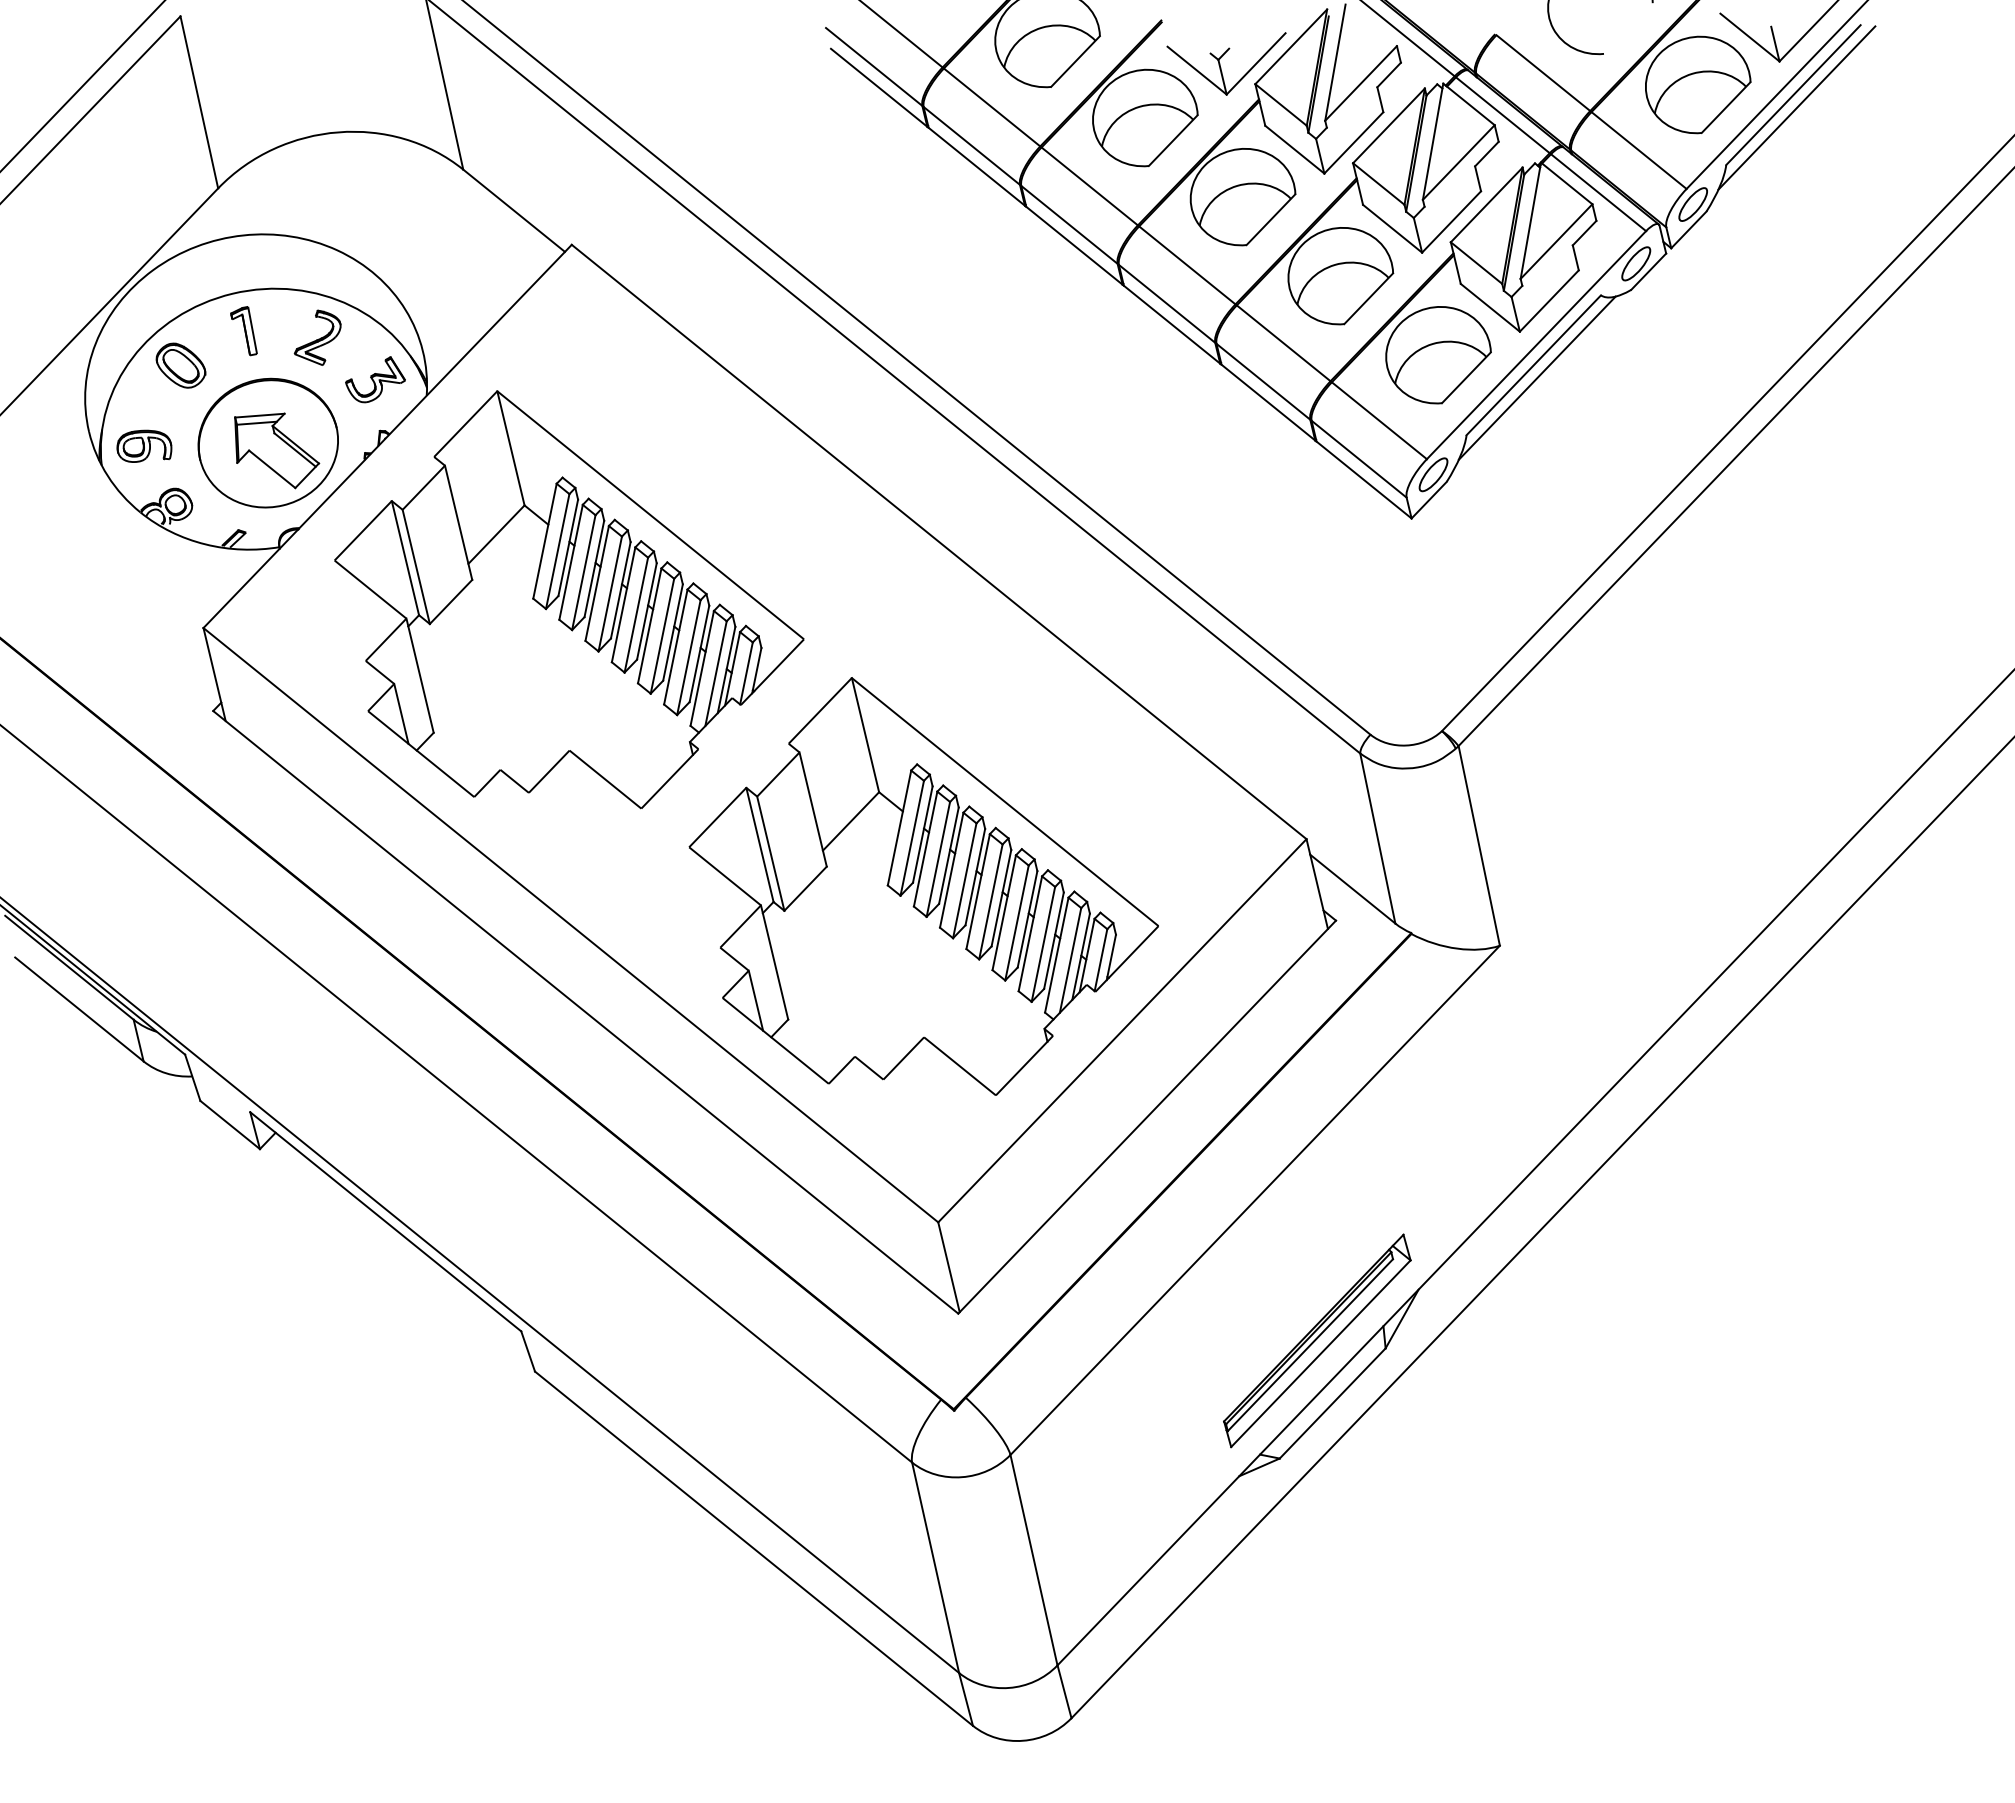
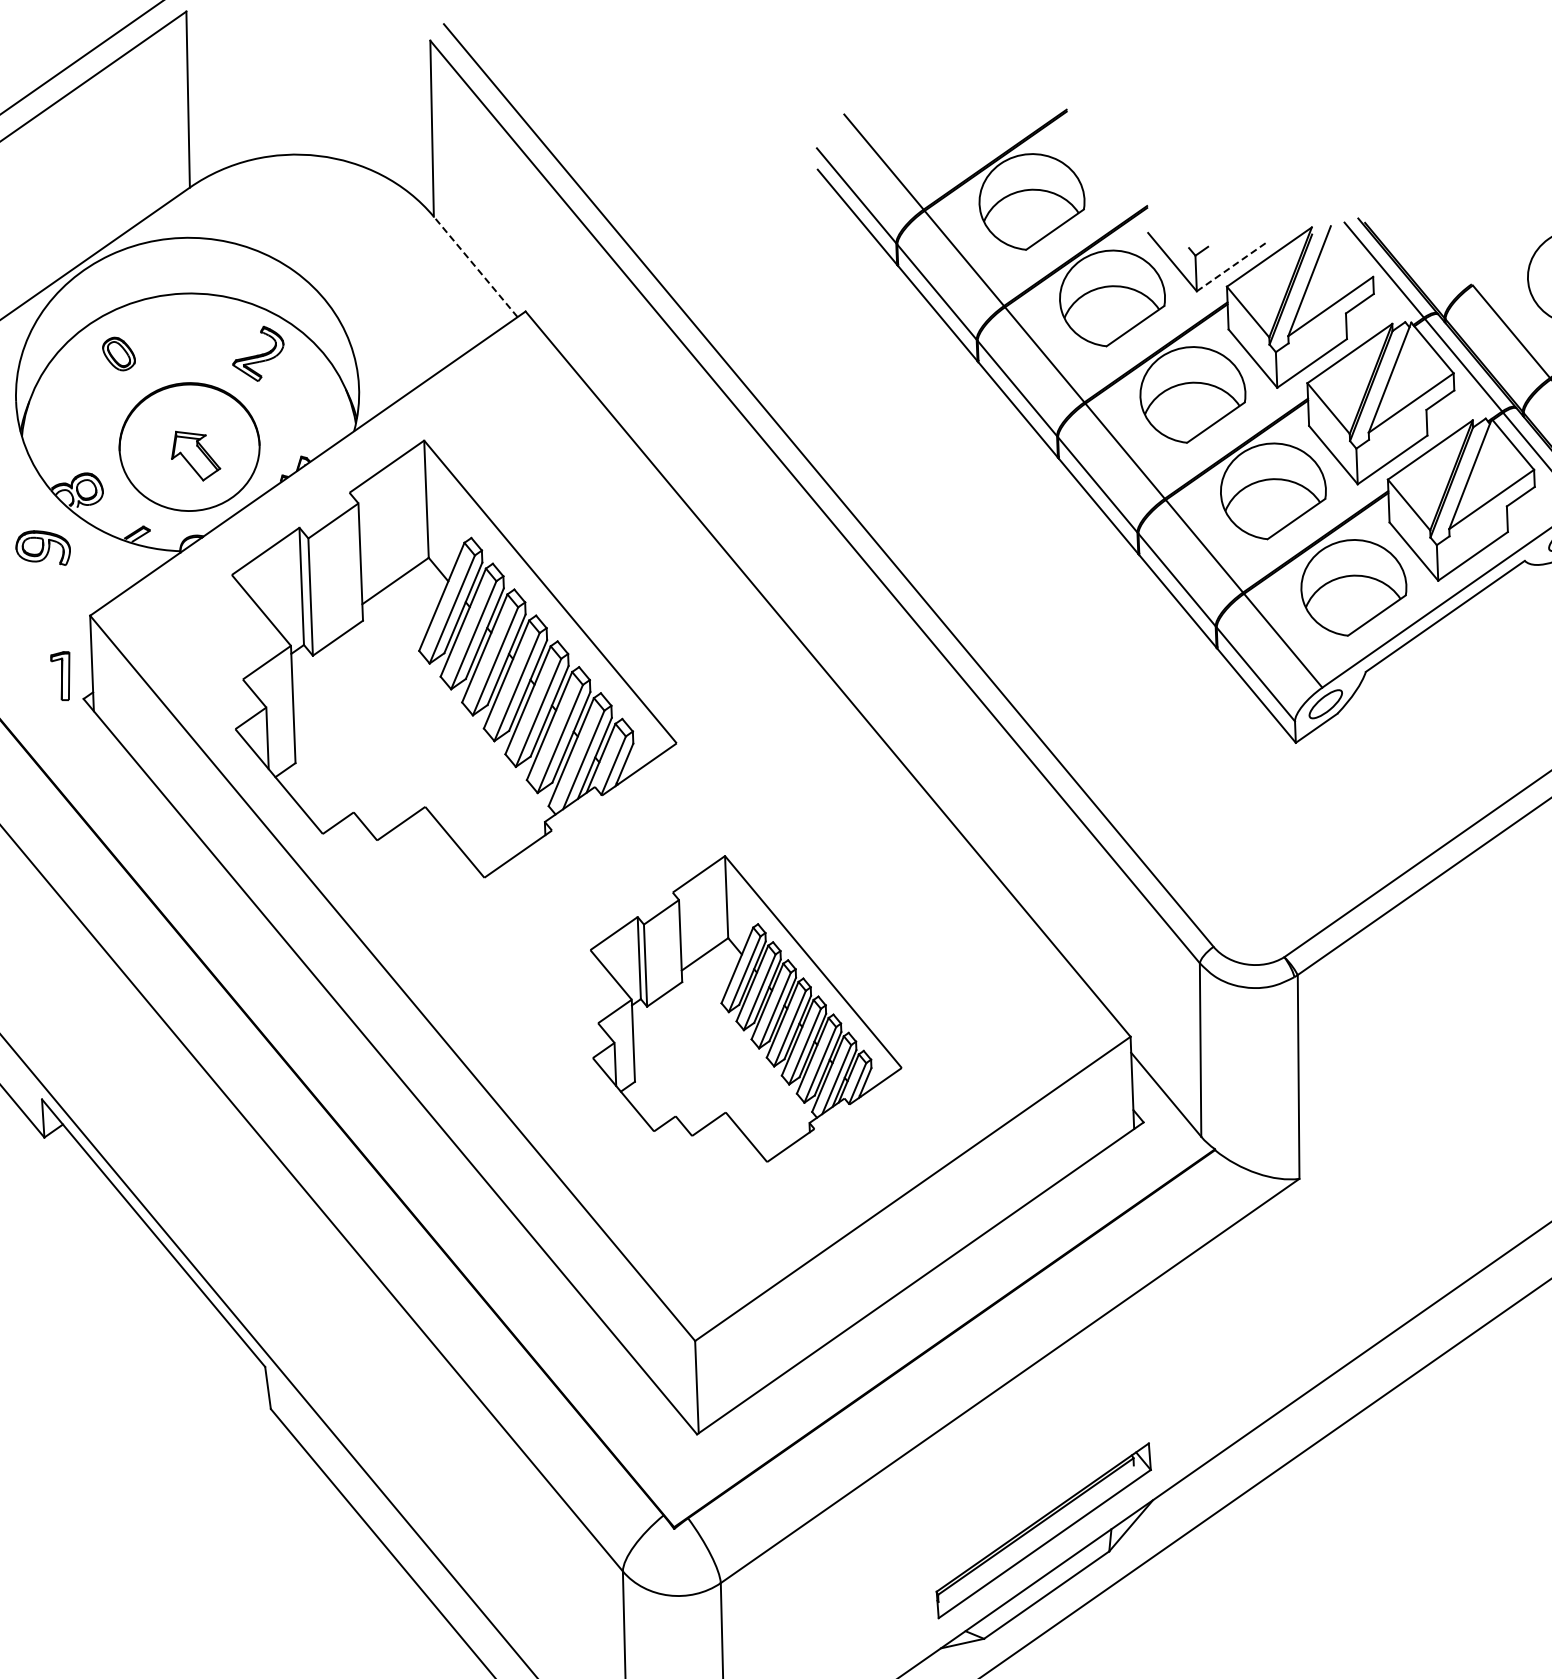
line: (1256, 63) -> (1232, 266), solid -> dashed
line: (513, 210) -> (475, 266), solid -> dashed
part: (243, 331) -> (60, 675), moved
part: (180, 365) -> (118, 353), size x0.7
line: (1536, 377) -> (1445, 628), removed
part: (375, 379) -> (307, 405), removed
part: (144, 445) -> (43, 546), moved
part: (277, 450) -> (197, 456), size x0.6
part: (923, 886) -> (745, 1008), size x0.7
line: (1309, 1345) -> (1035, 1533), removed

